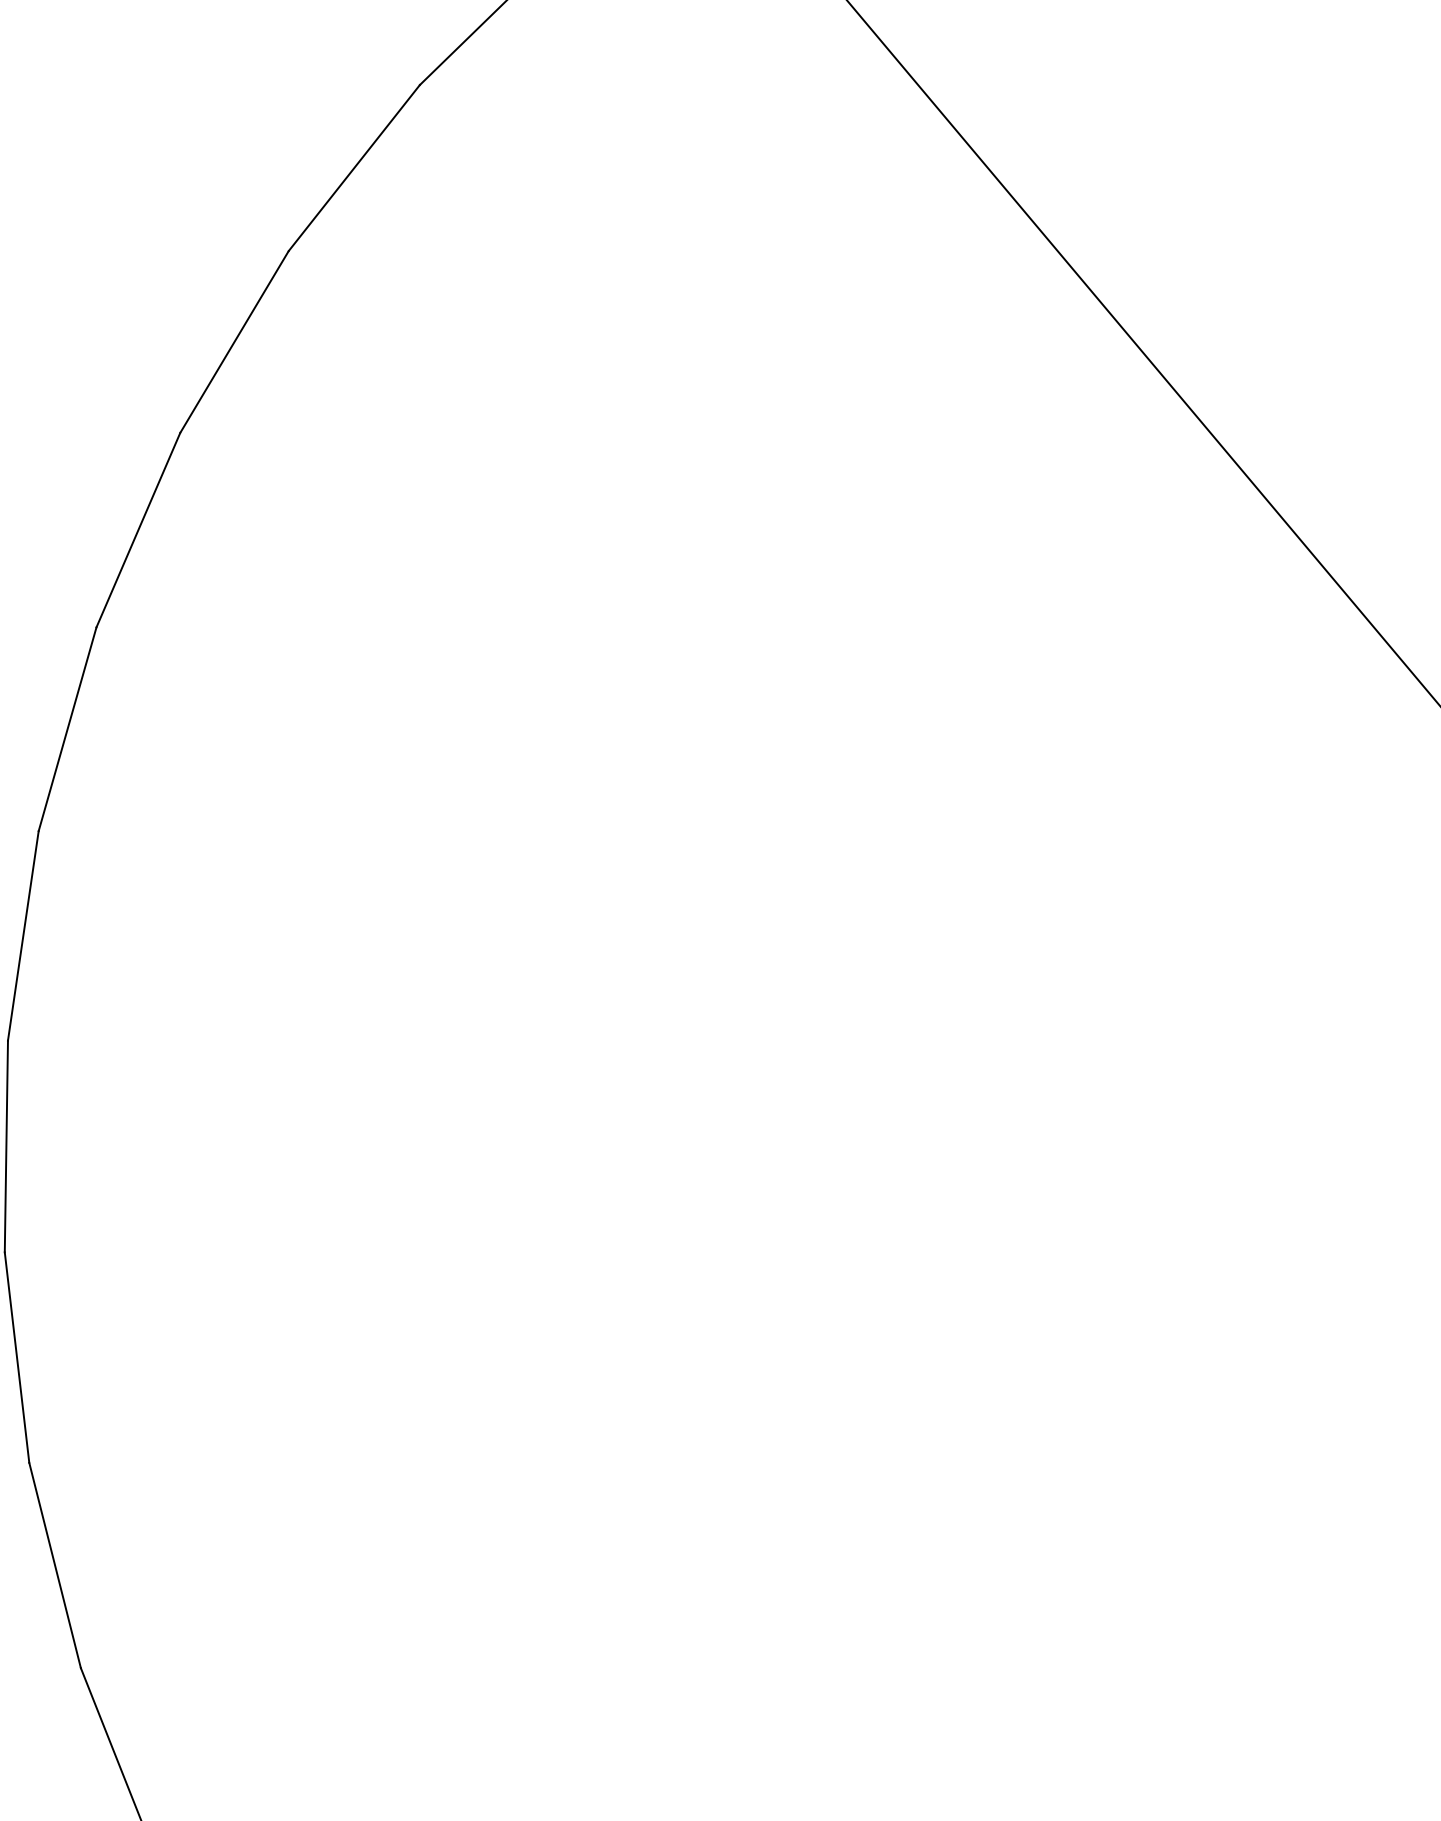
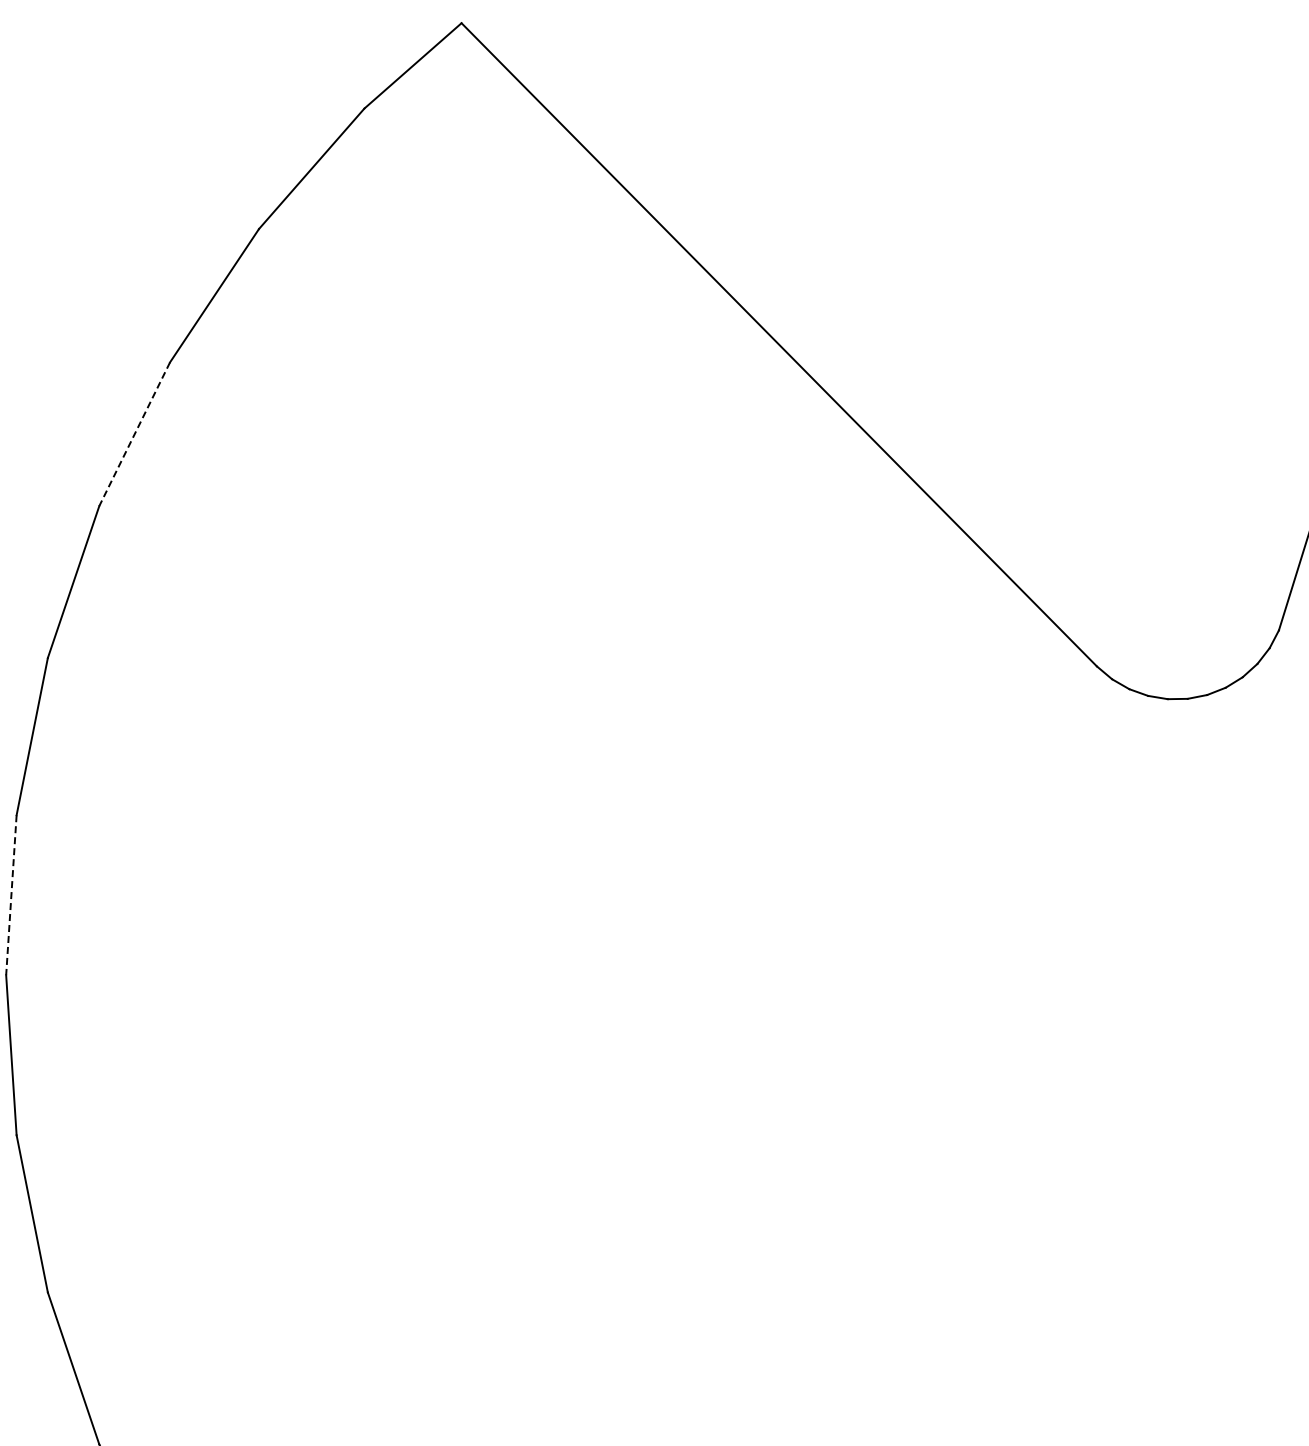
line: (234, 342) -> (134, 434), solid -> dashed
line: (23, 936) -> (11, 895), solid -> dashed

